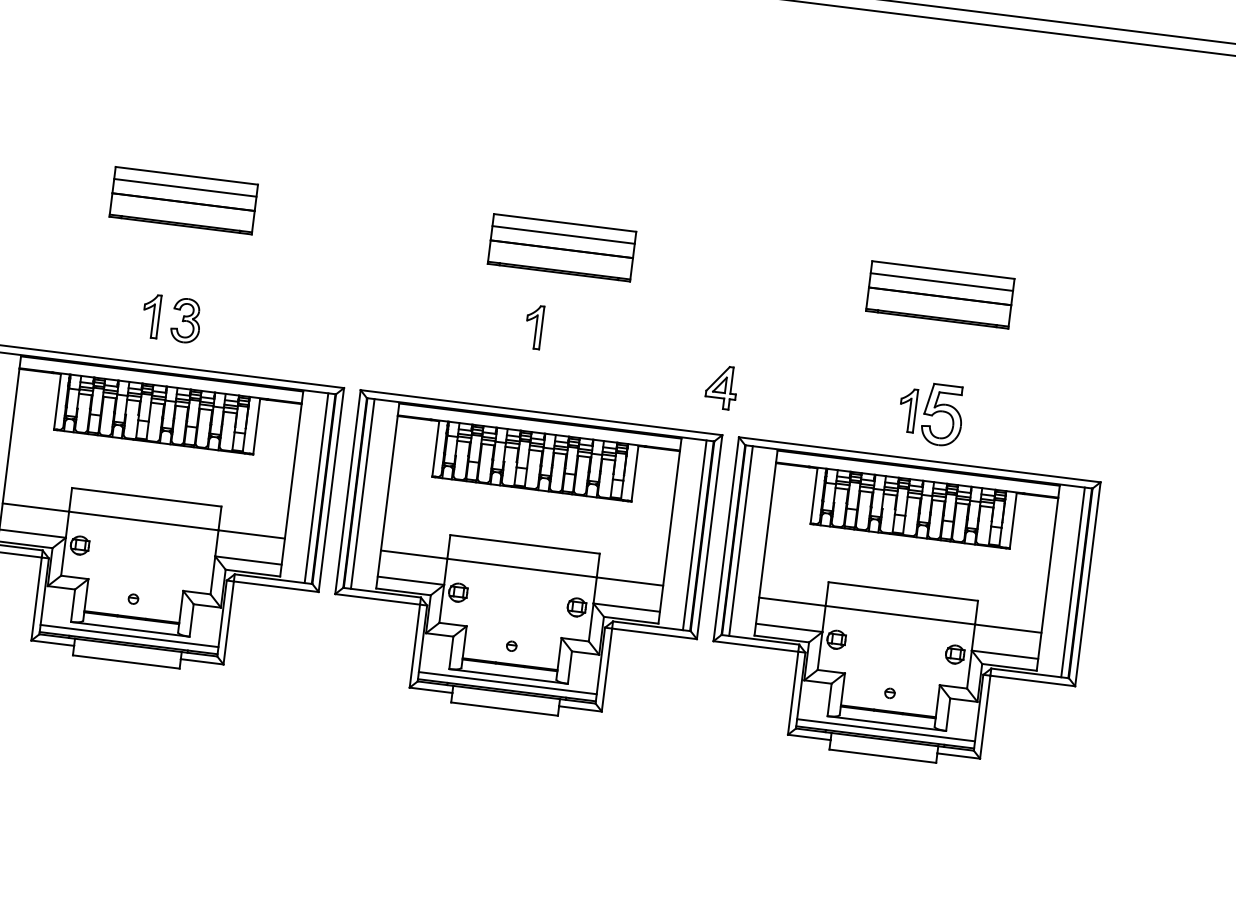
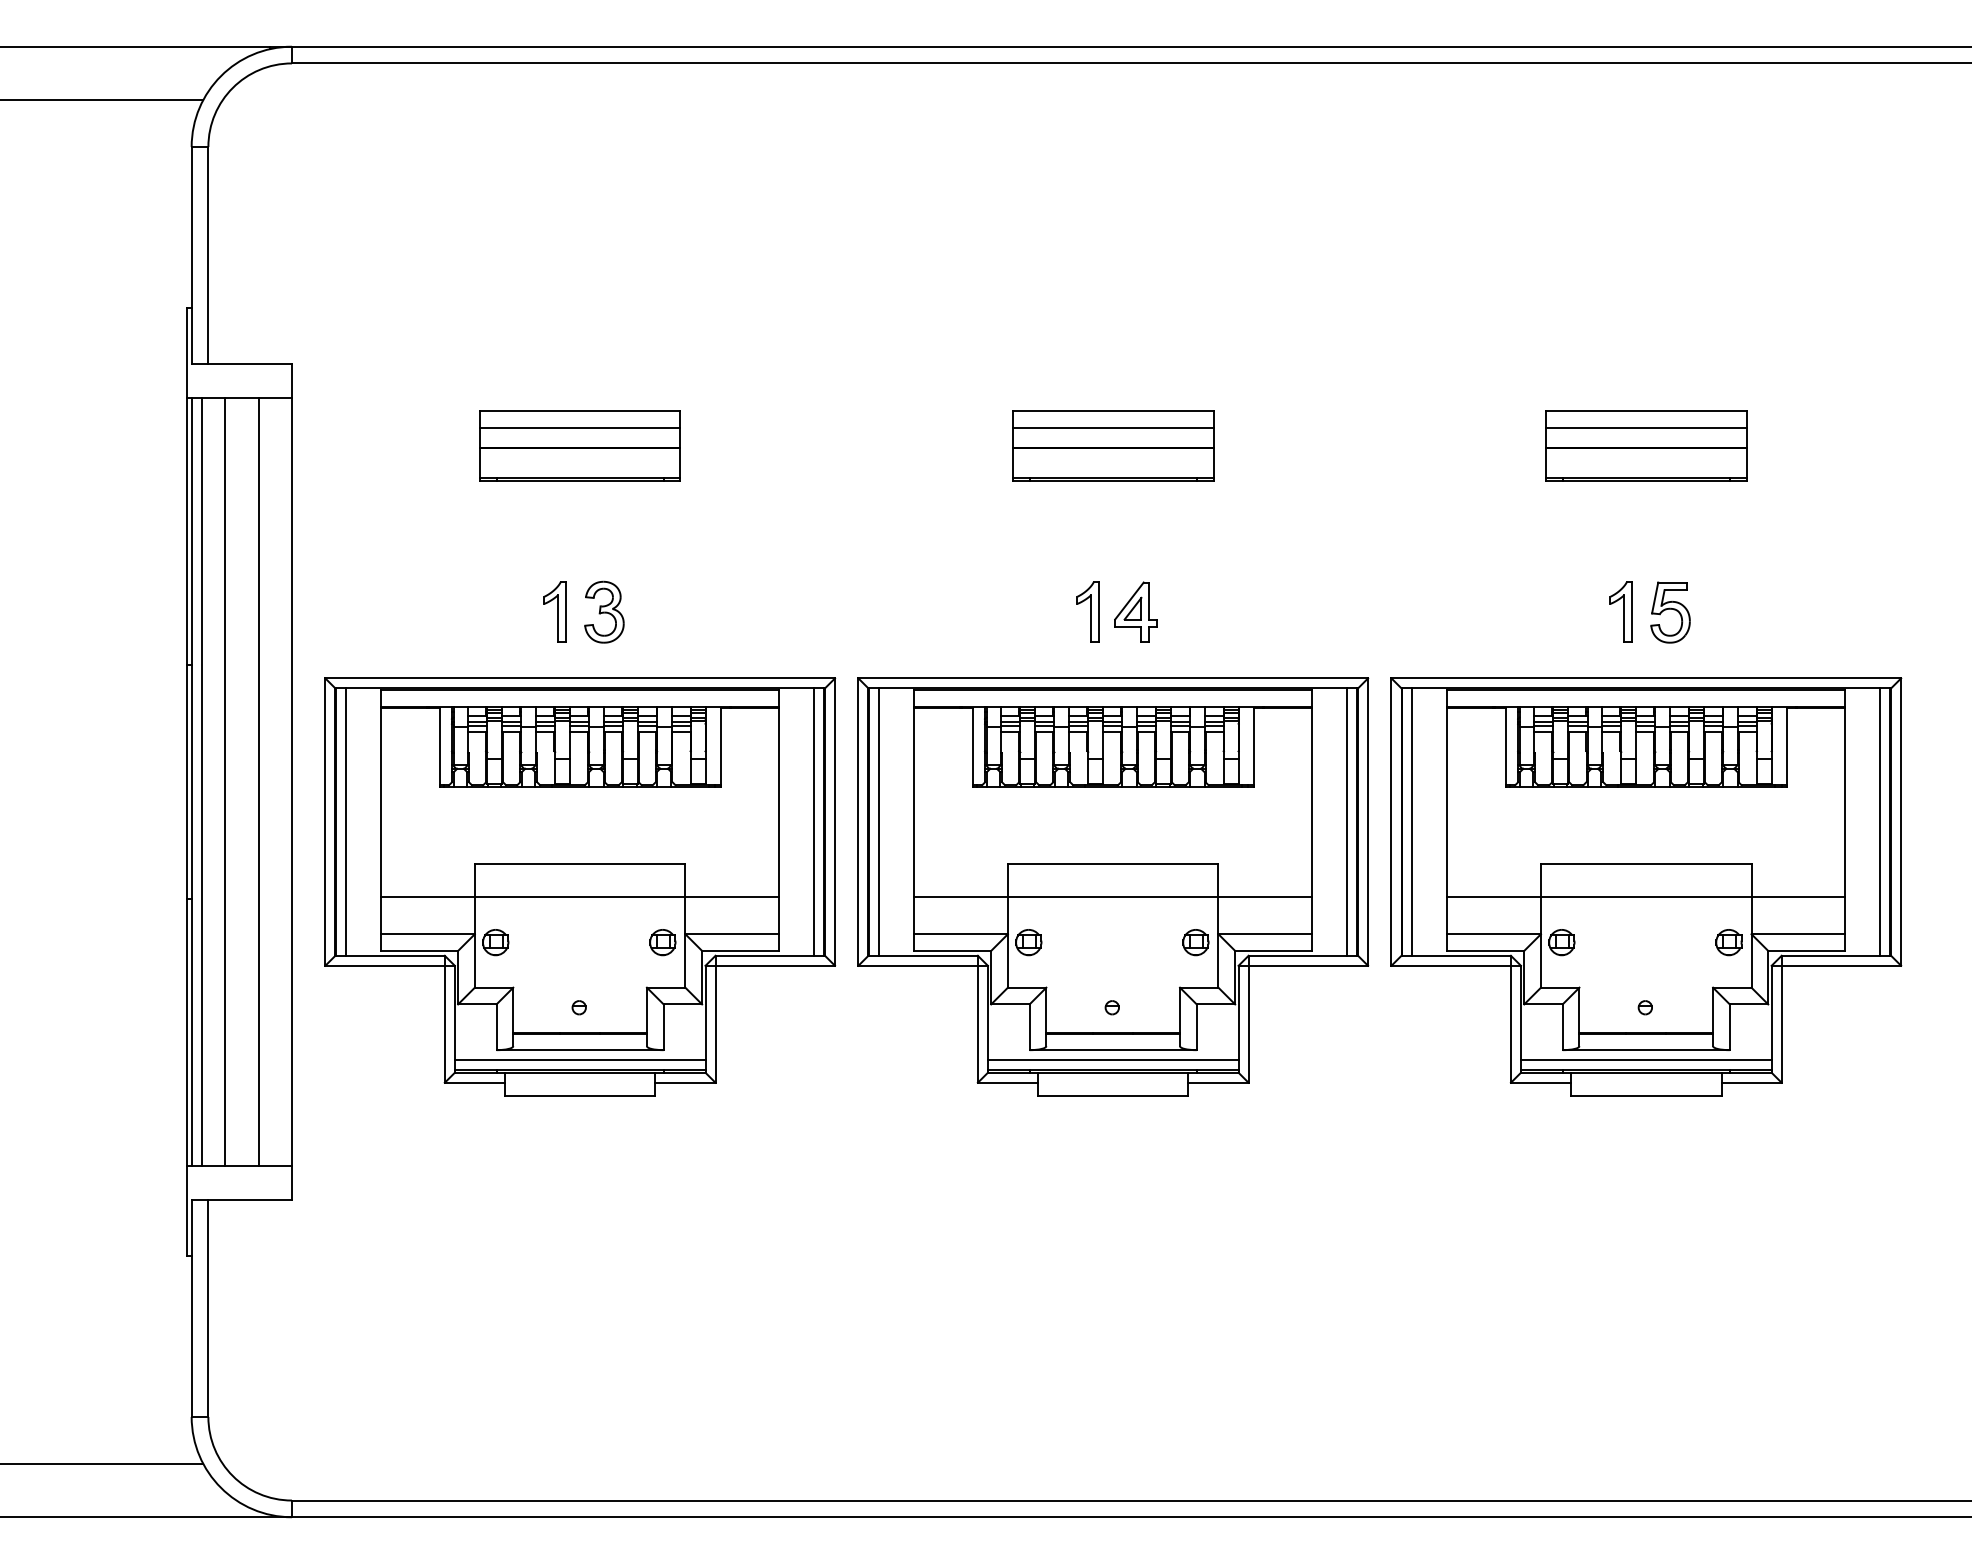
part: (533, 326) -> (1087, 611), moved
part: (721, 386) -> (1135, 611), moved
part: (942, 415) -> (1670, 612), size x0.71
part: (198, 560) -> (662, 942), added

